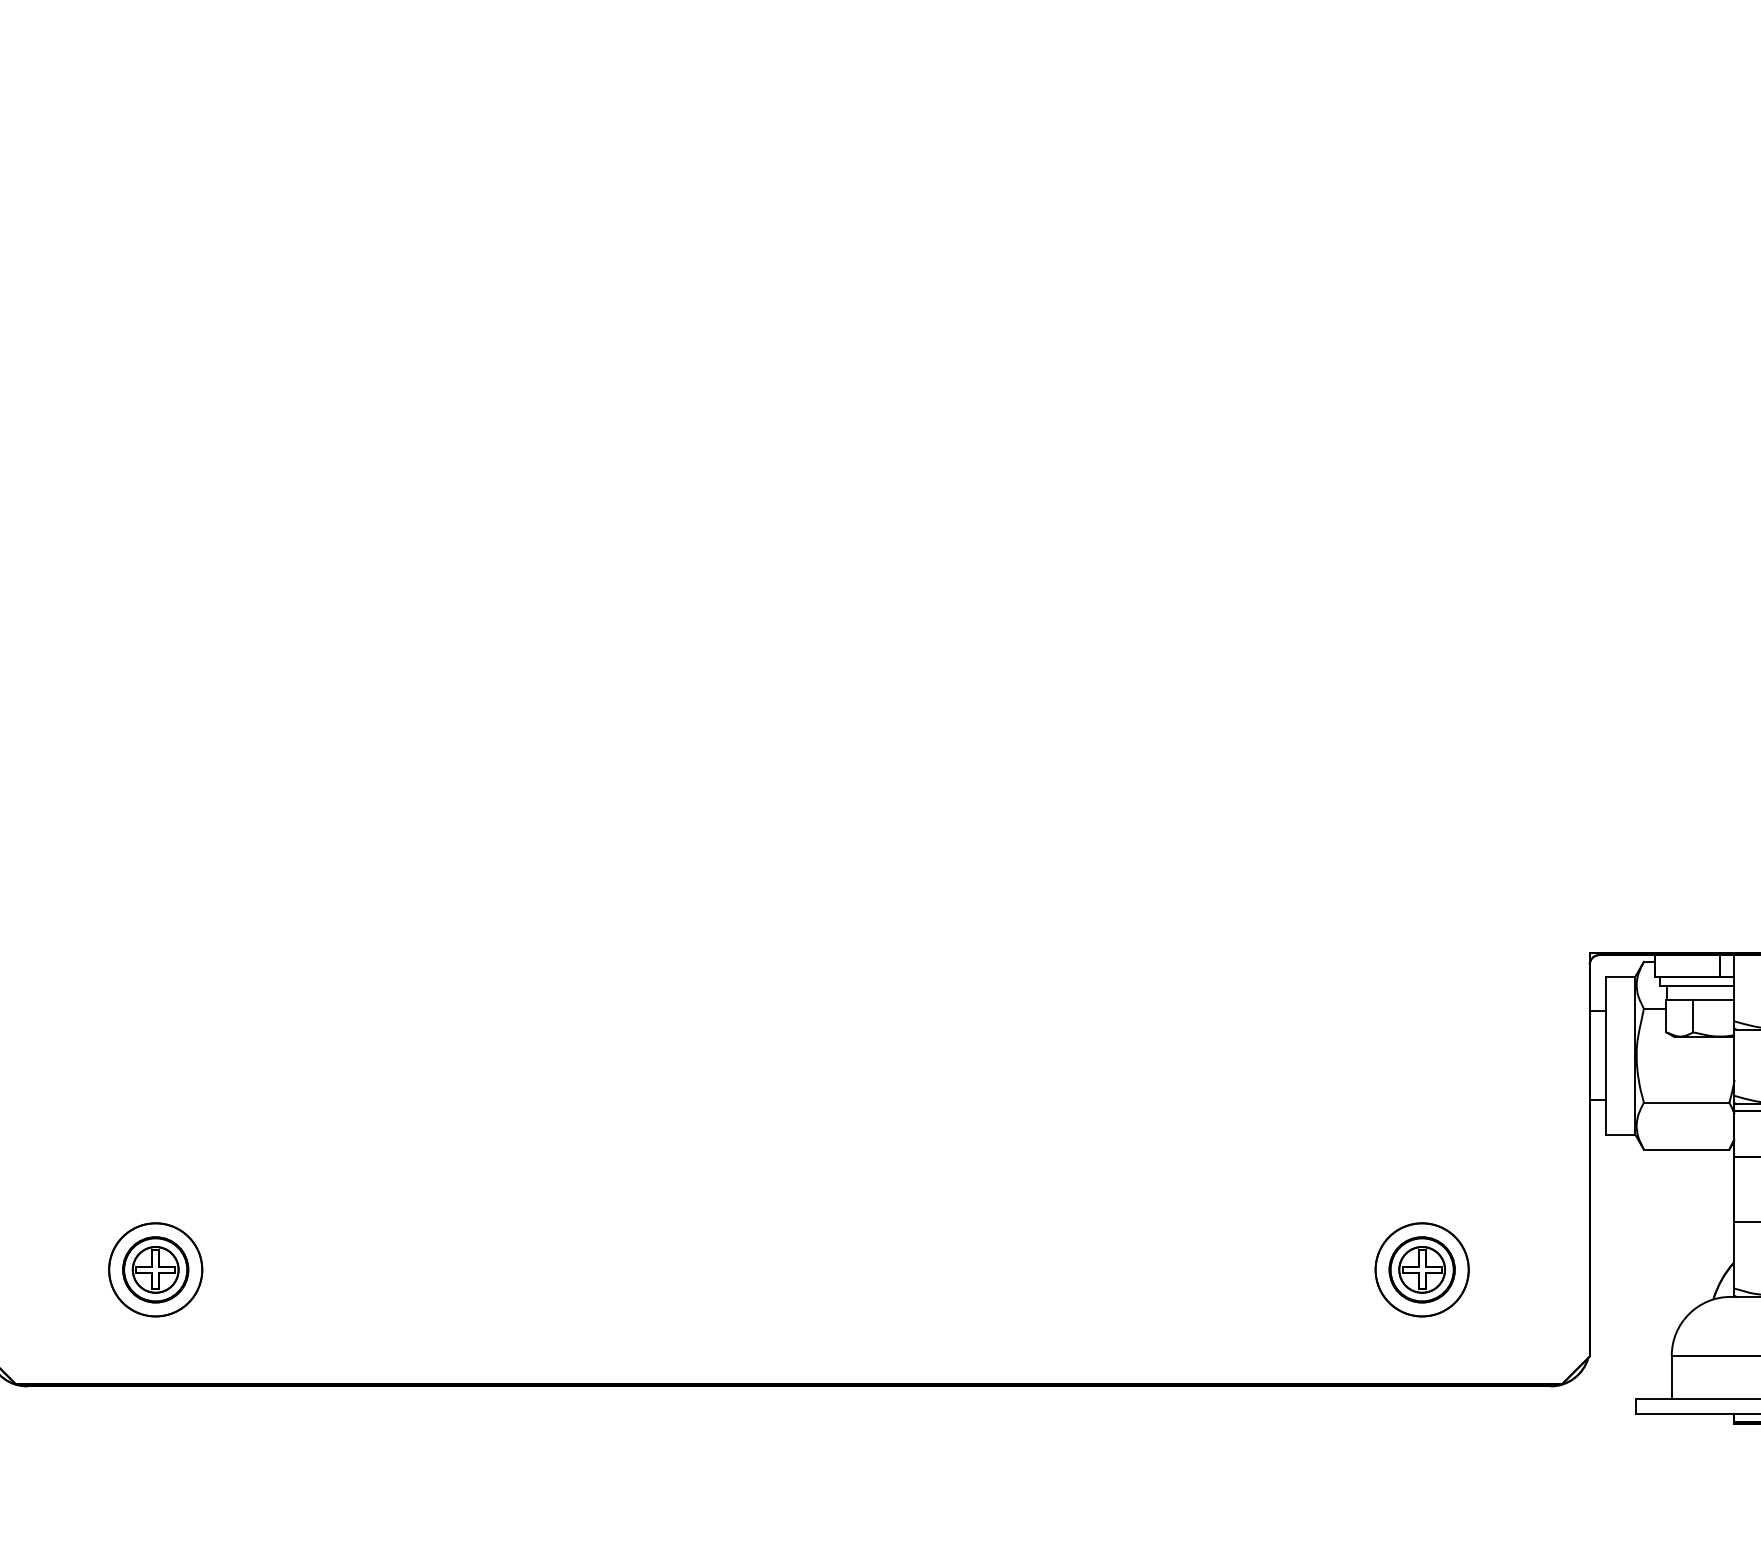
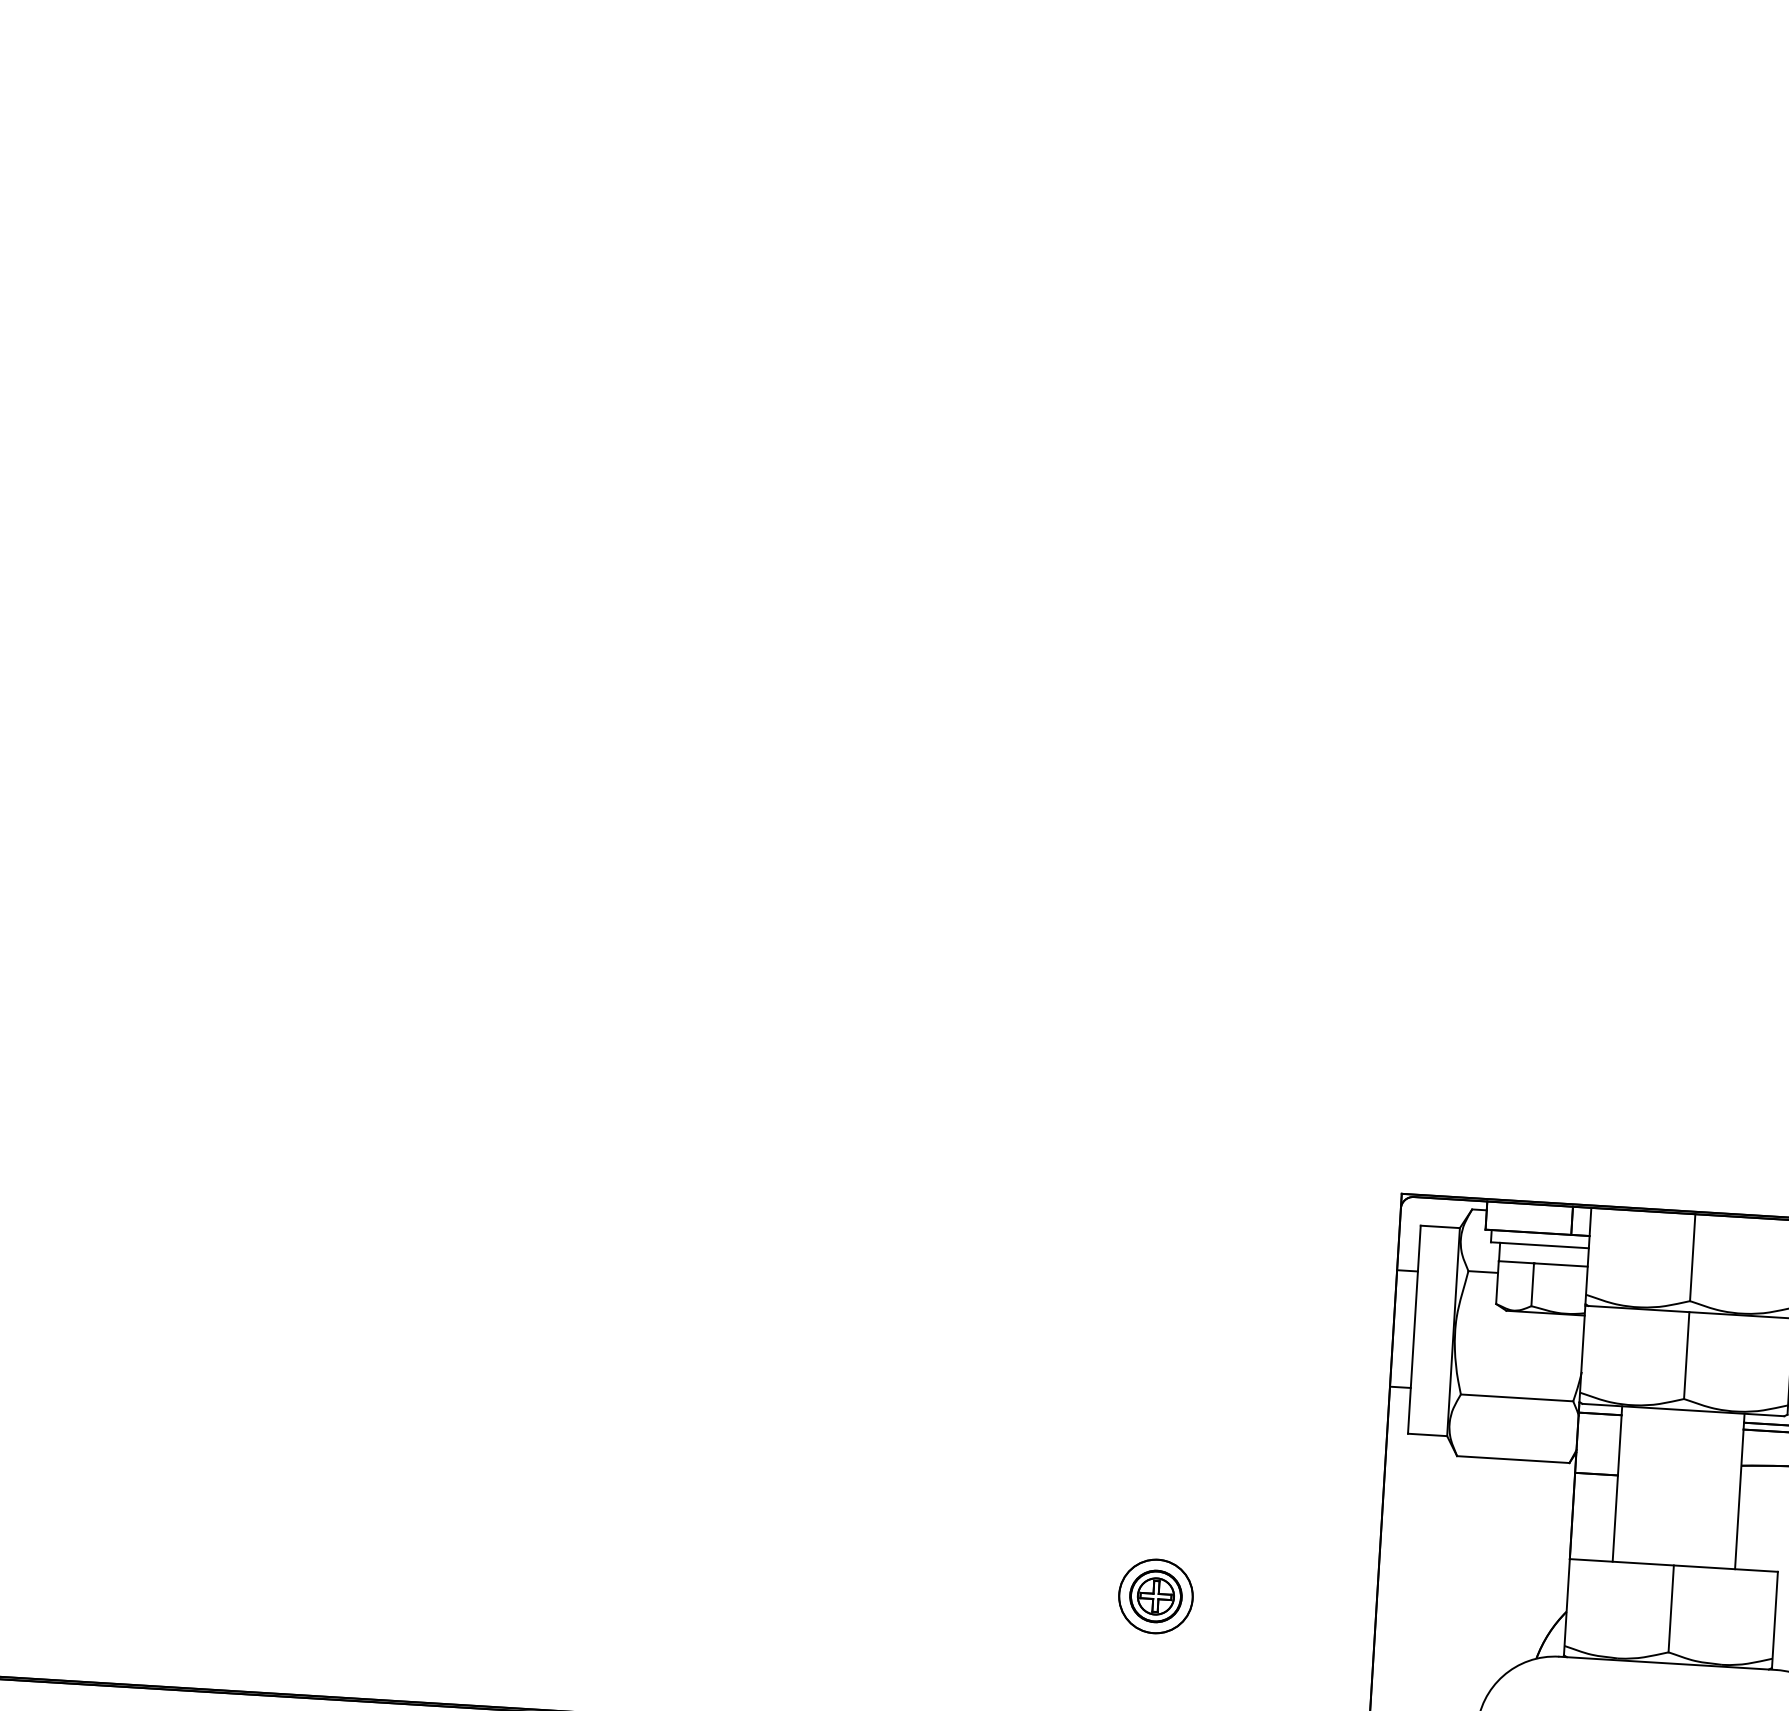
part: (1421, 1269) -> (1155, 1595), size x0.6

